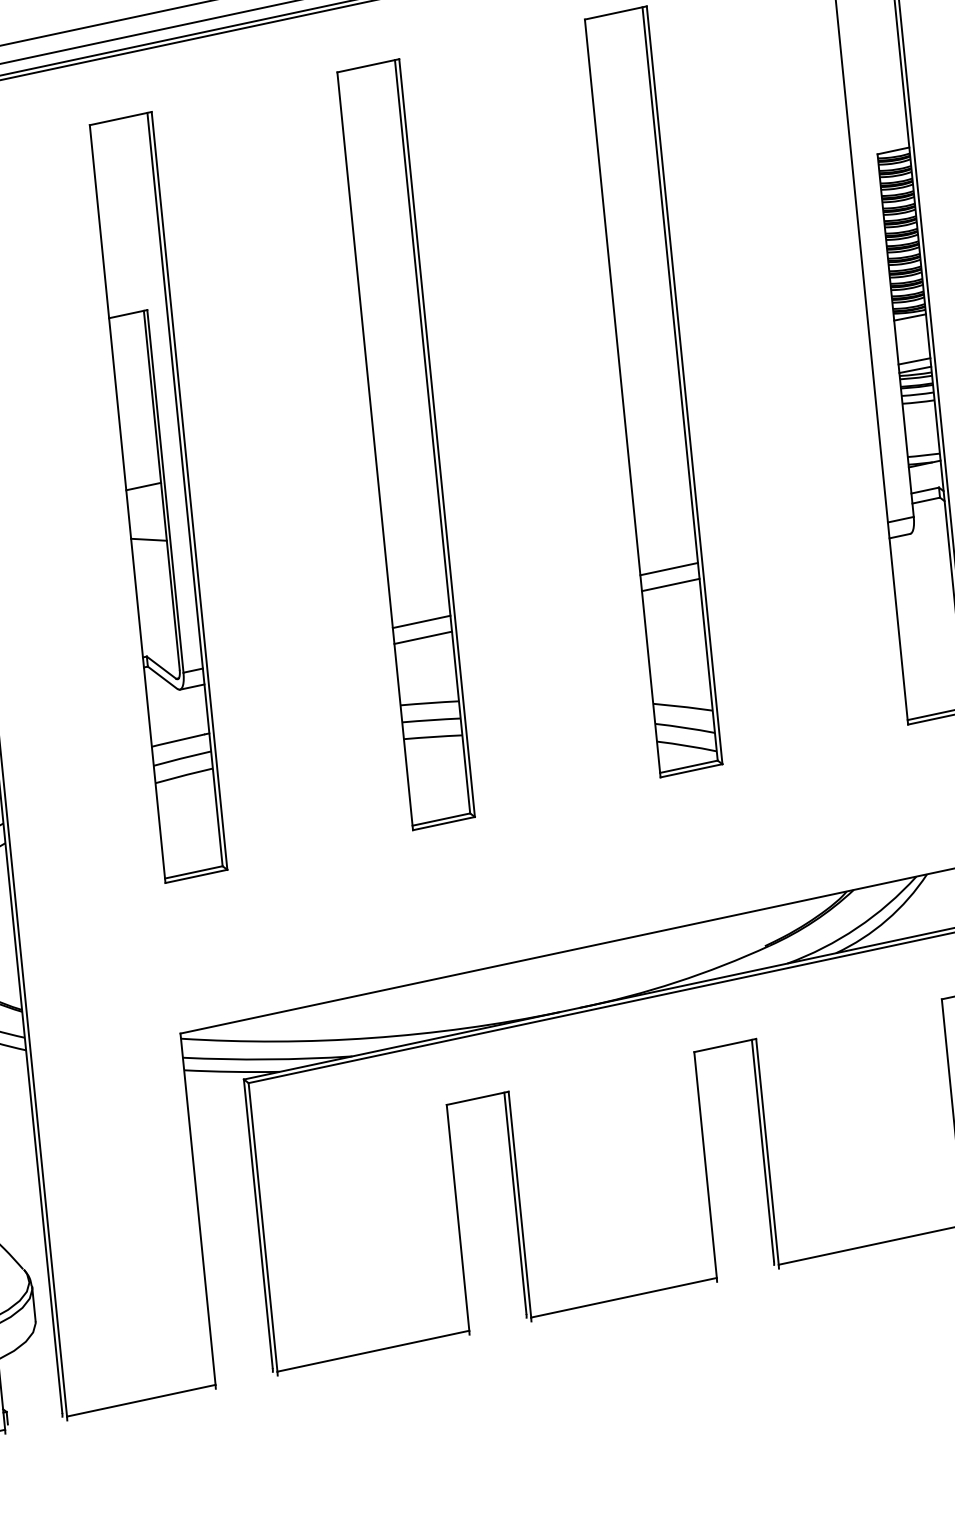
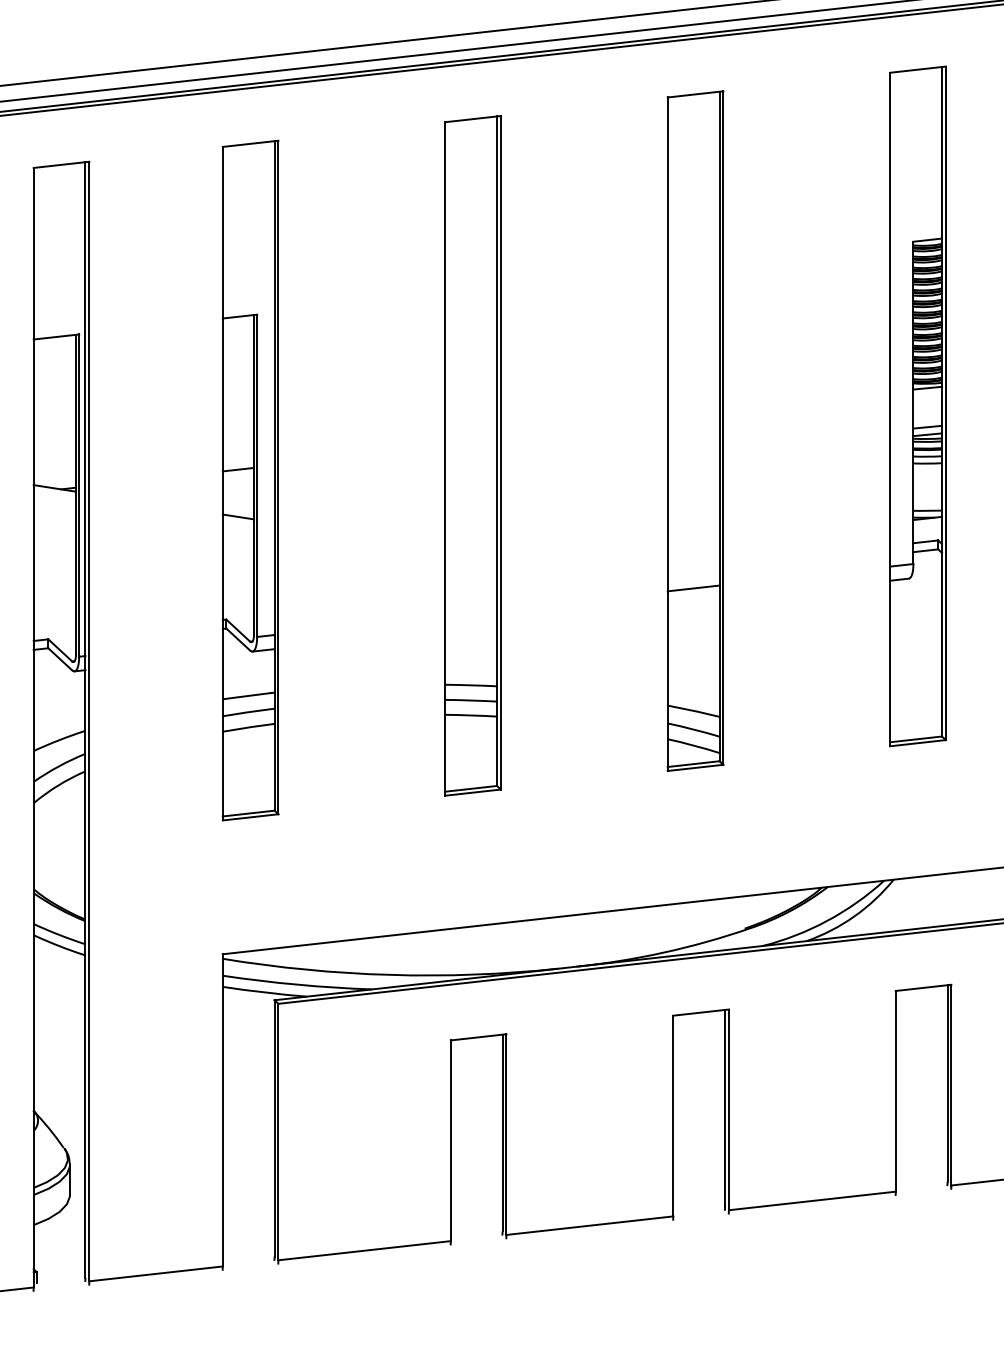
line: (670, 584) -> (693, 602), removed
line: (422, 622) -> (471, 613), removed
line: (423, 637) -> (471, 627), removed

